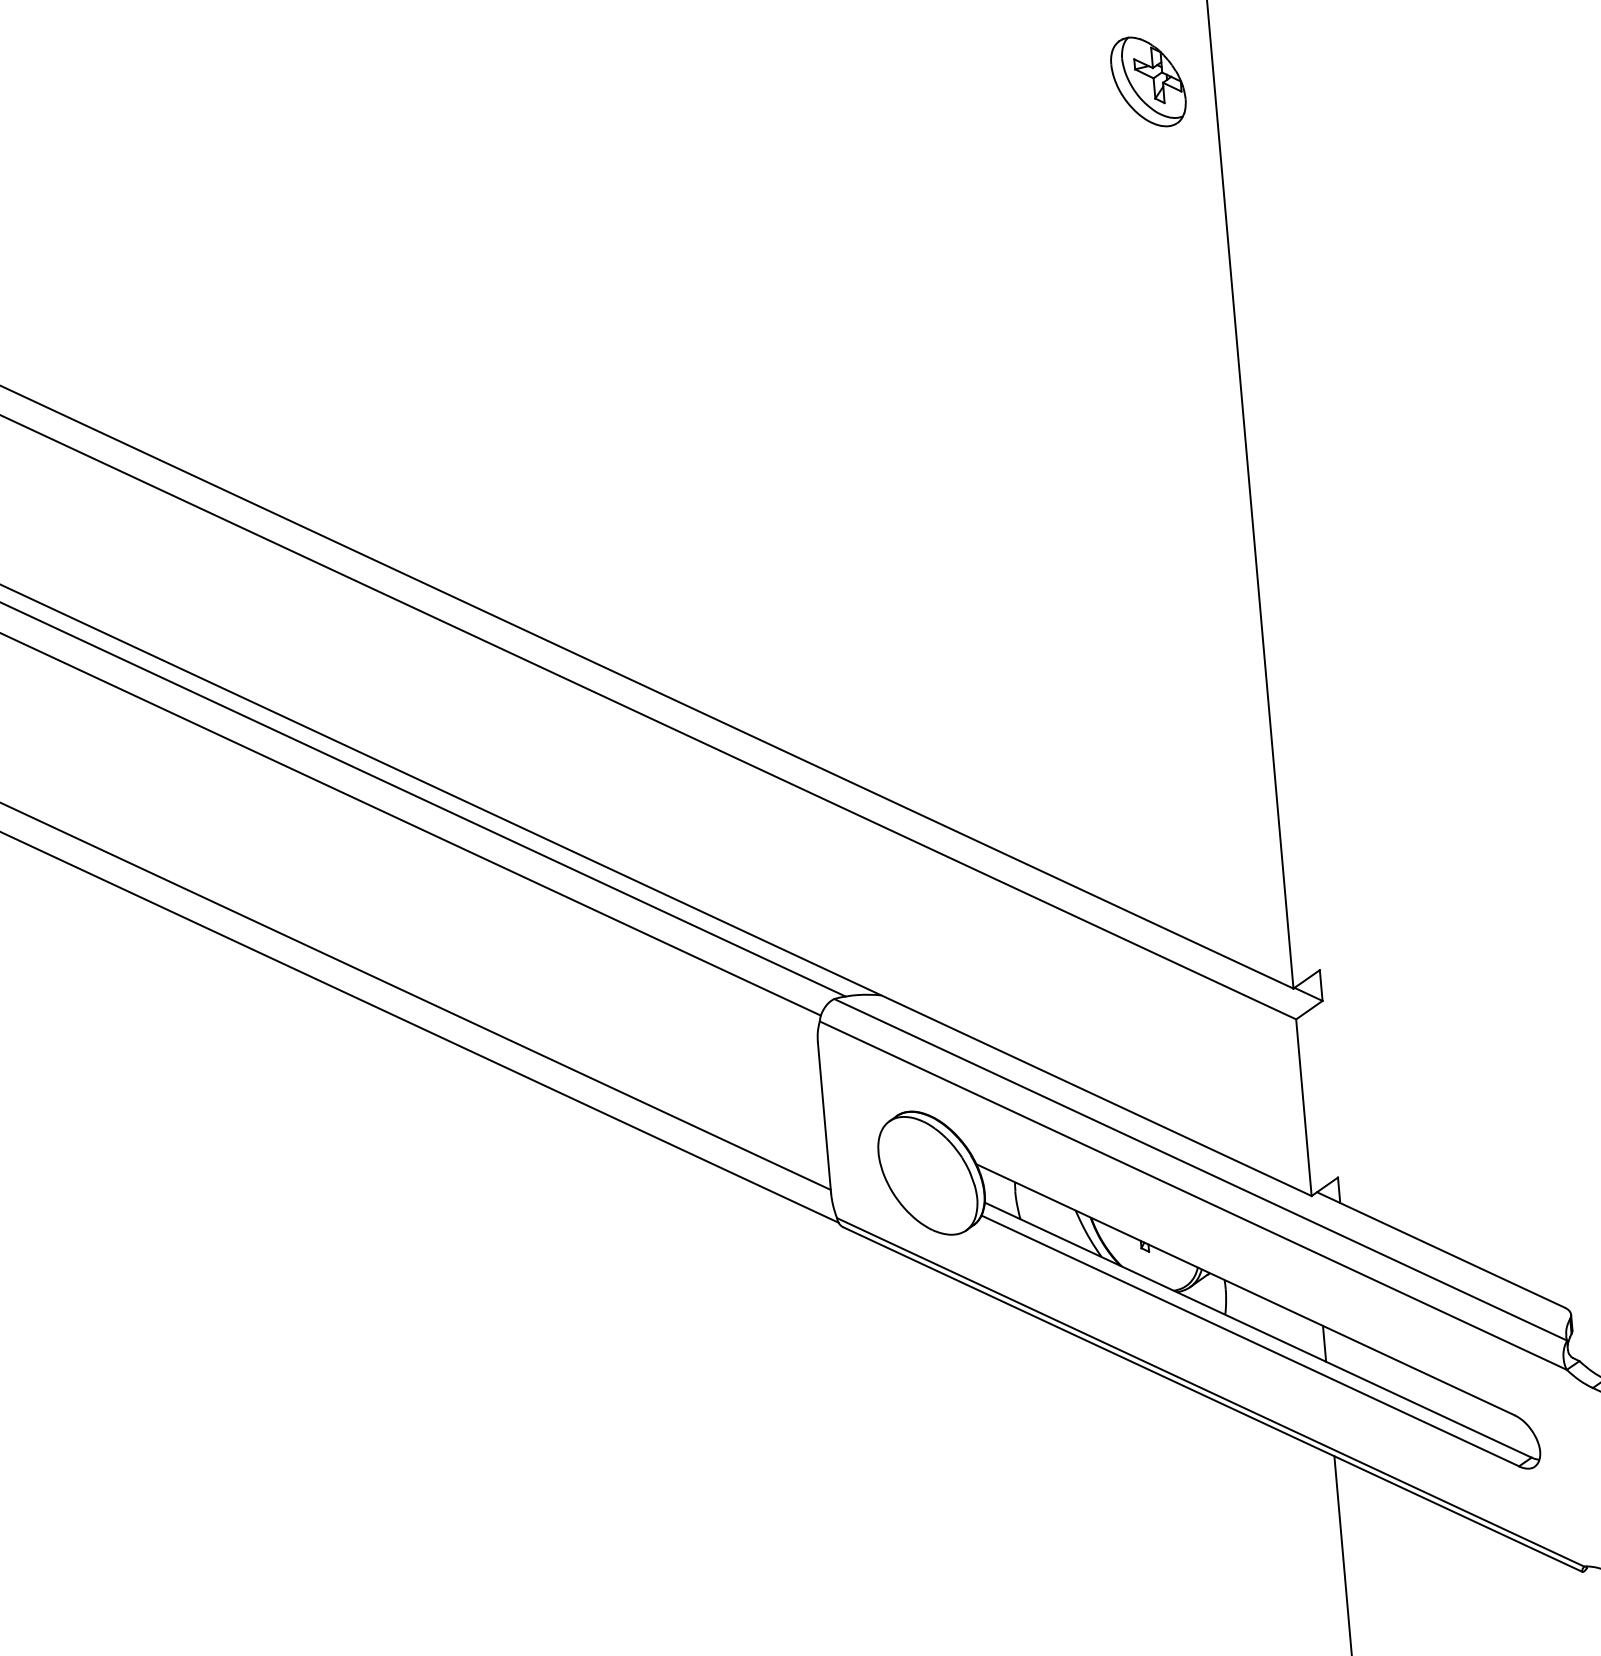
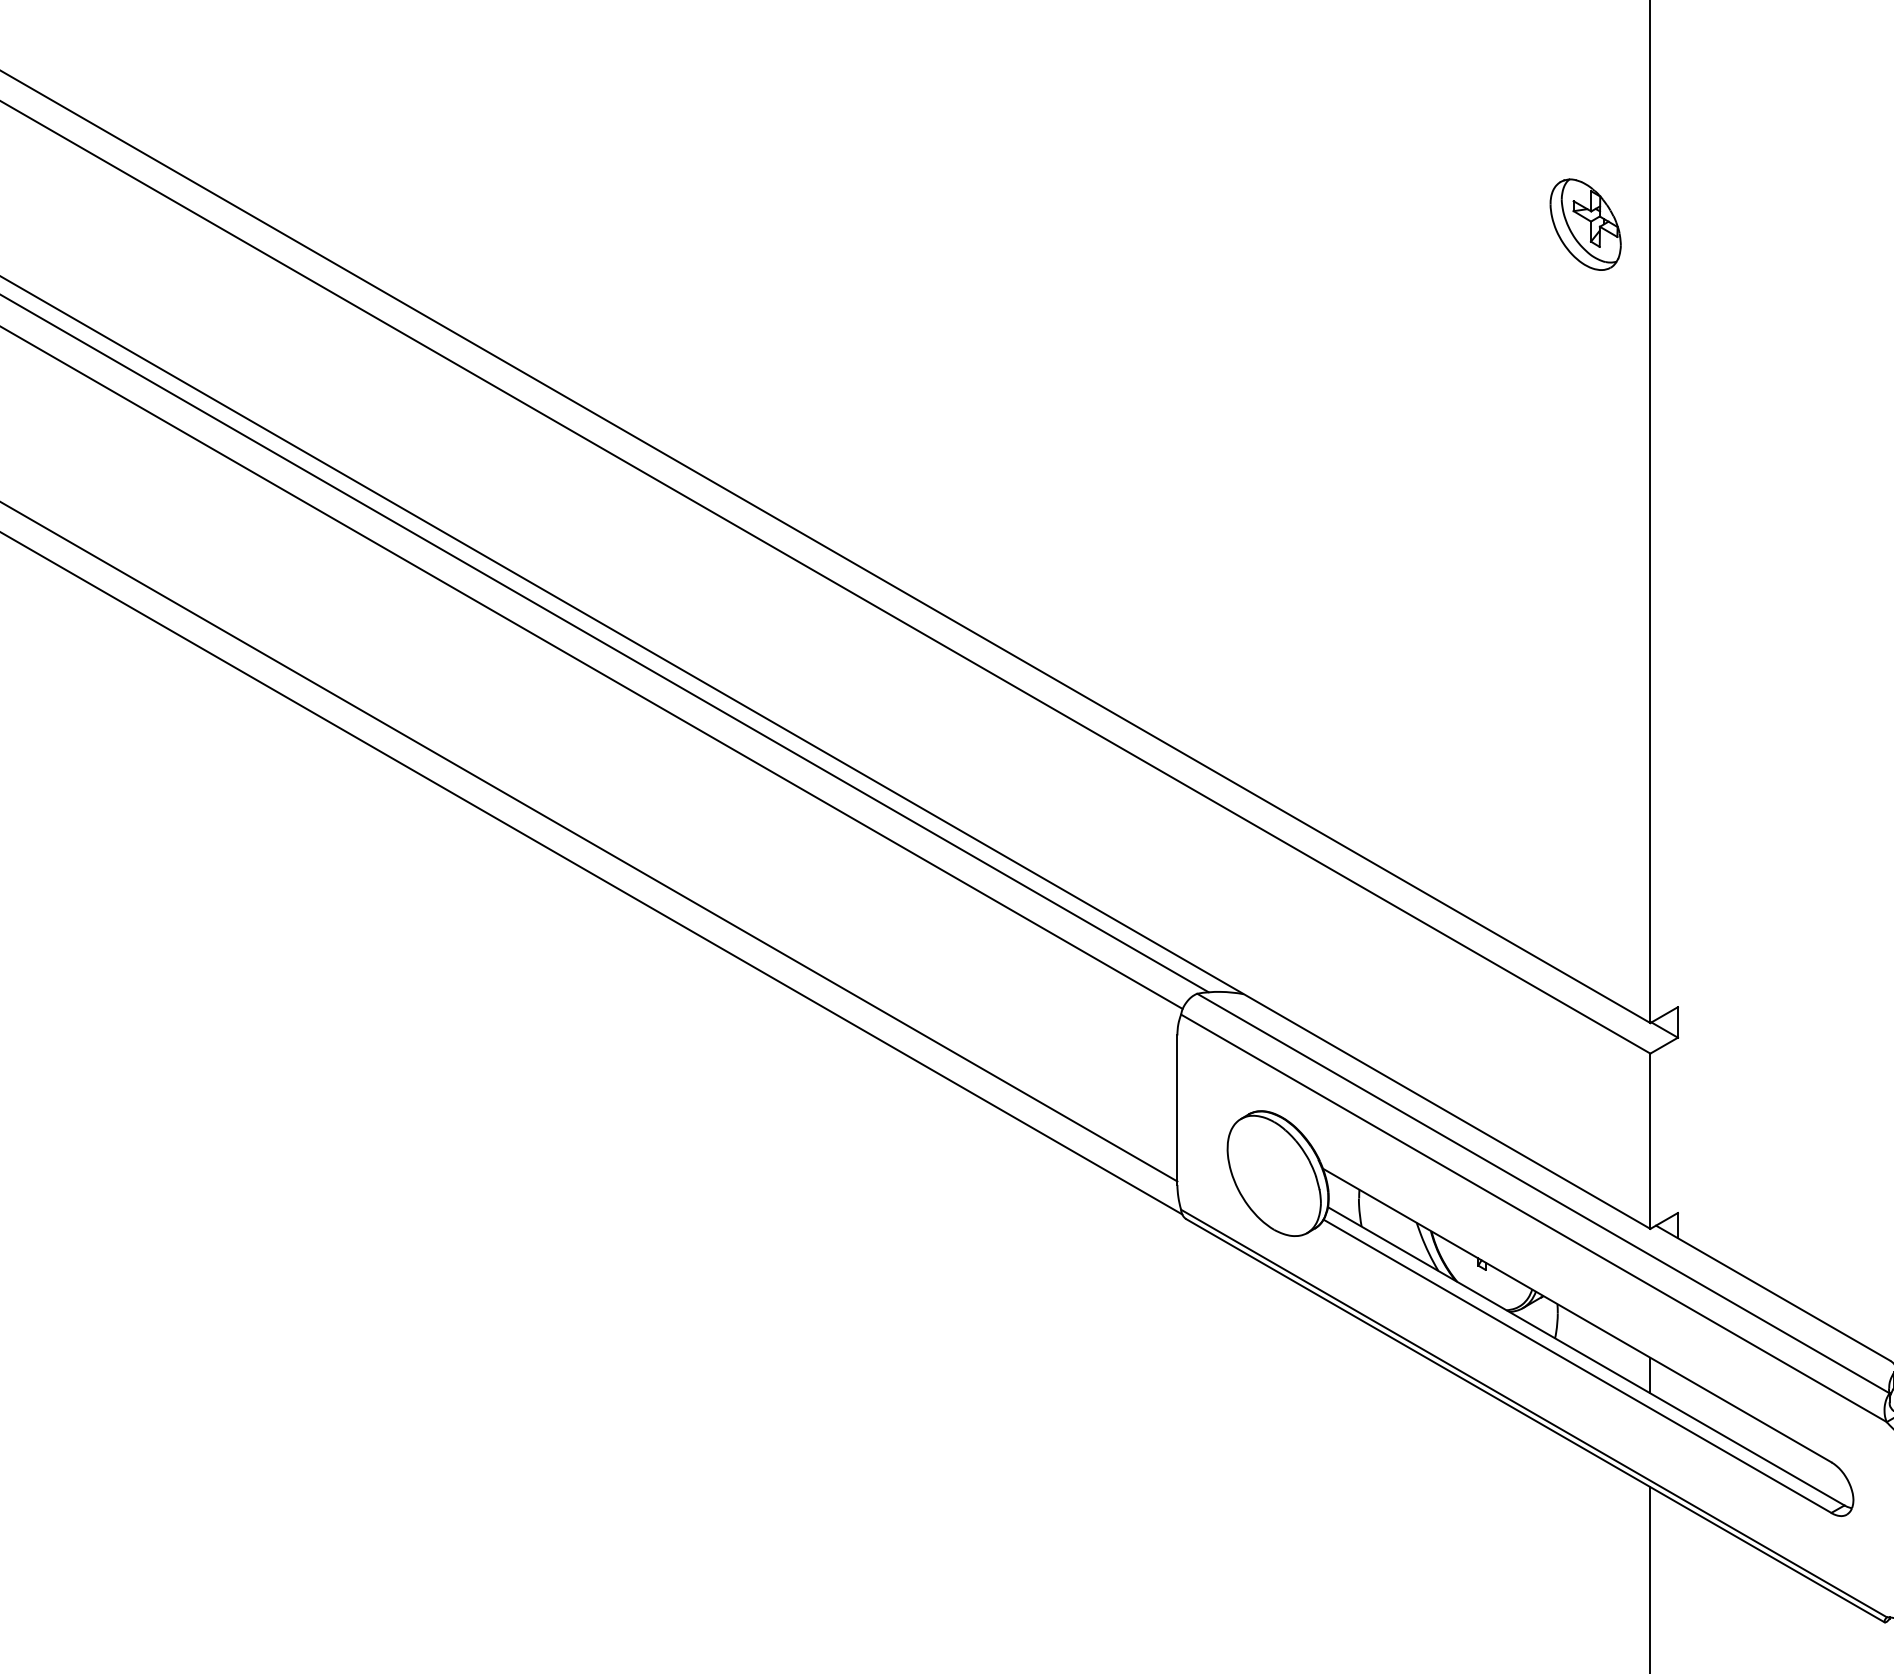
part: (1148, 81) -> (1585, 224), moved

